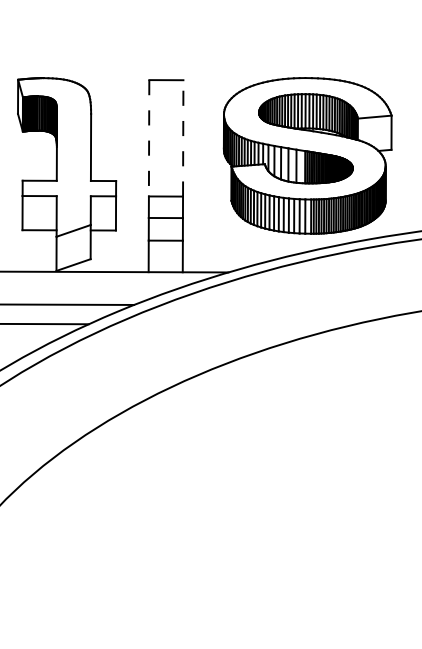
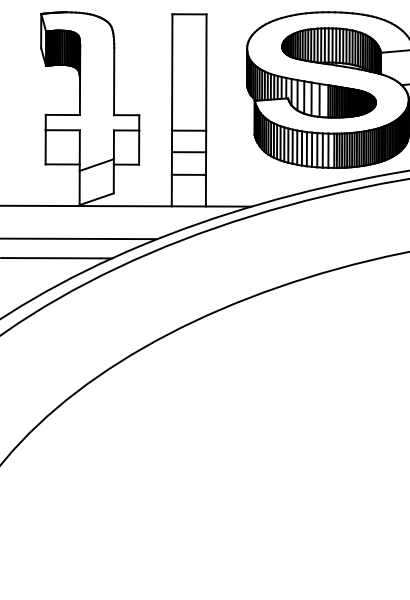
line: (183, 137) -> (206, 71), dashed -> solid
line: (149, 138) -> (172, 72), dashed -> solid

